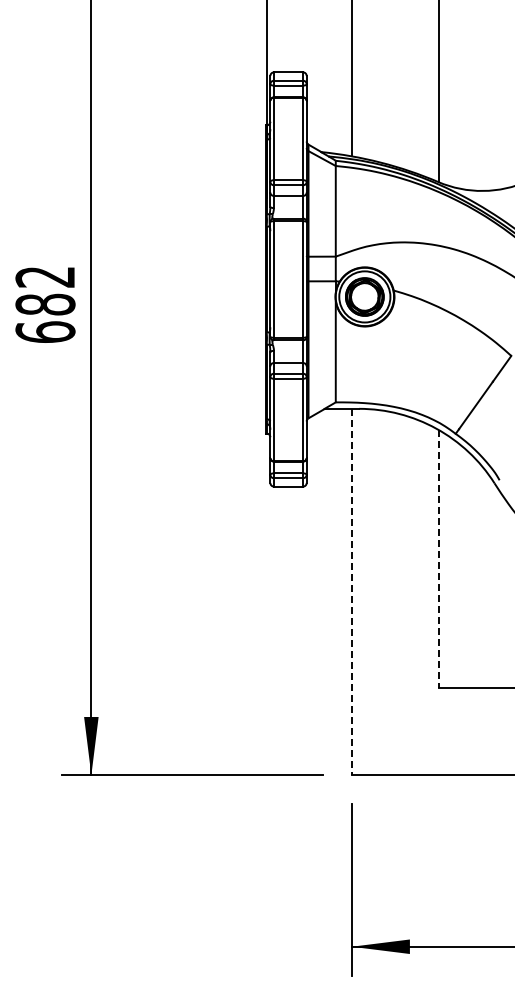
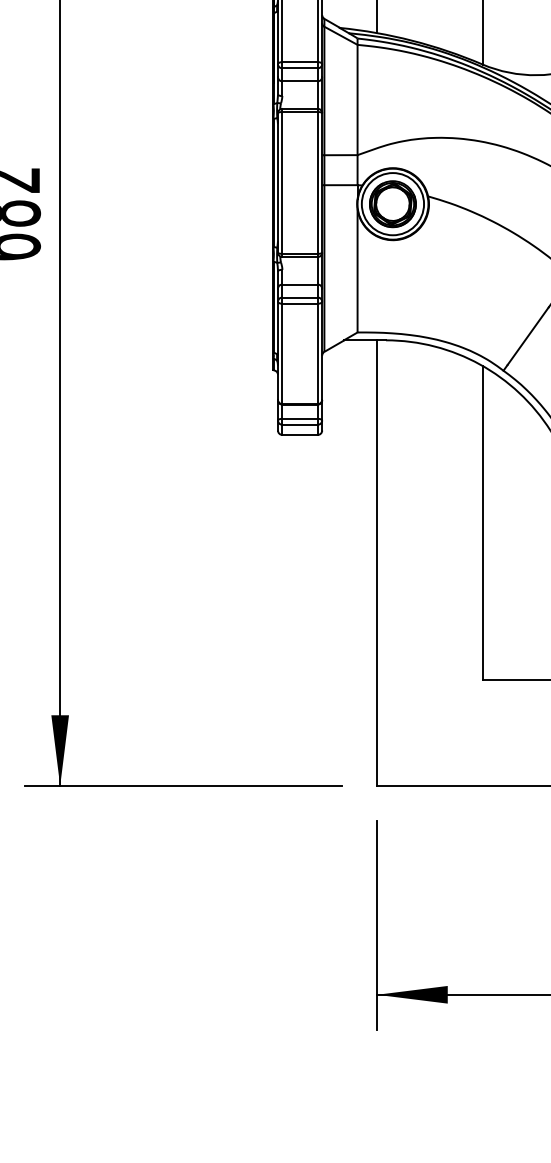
line: (438, 559) -> (482, 523), dashed -> solid
line: (351, 592) -> (376, 563), dashed -> solid

